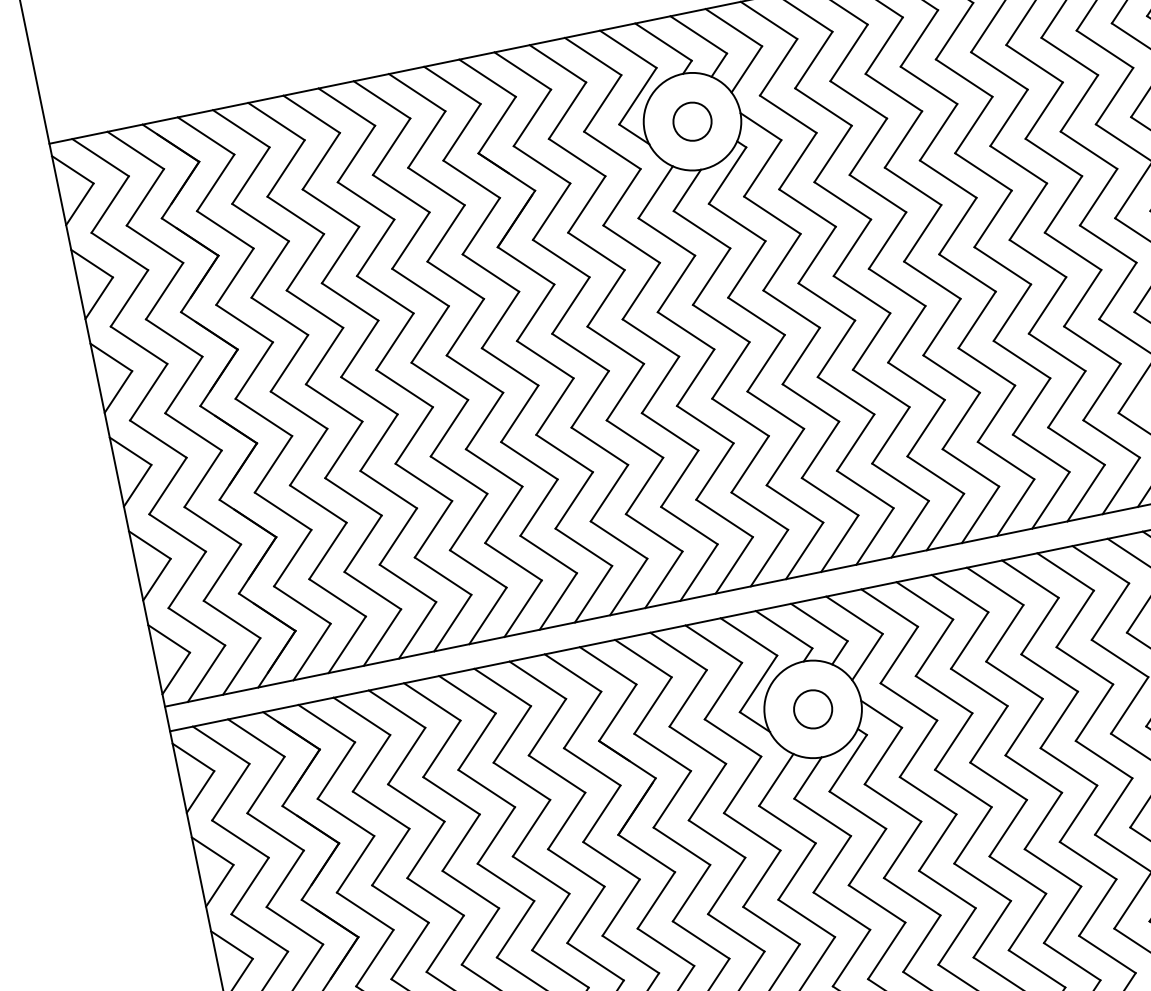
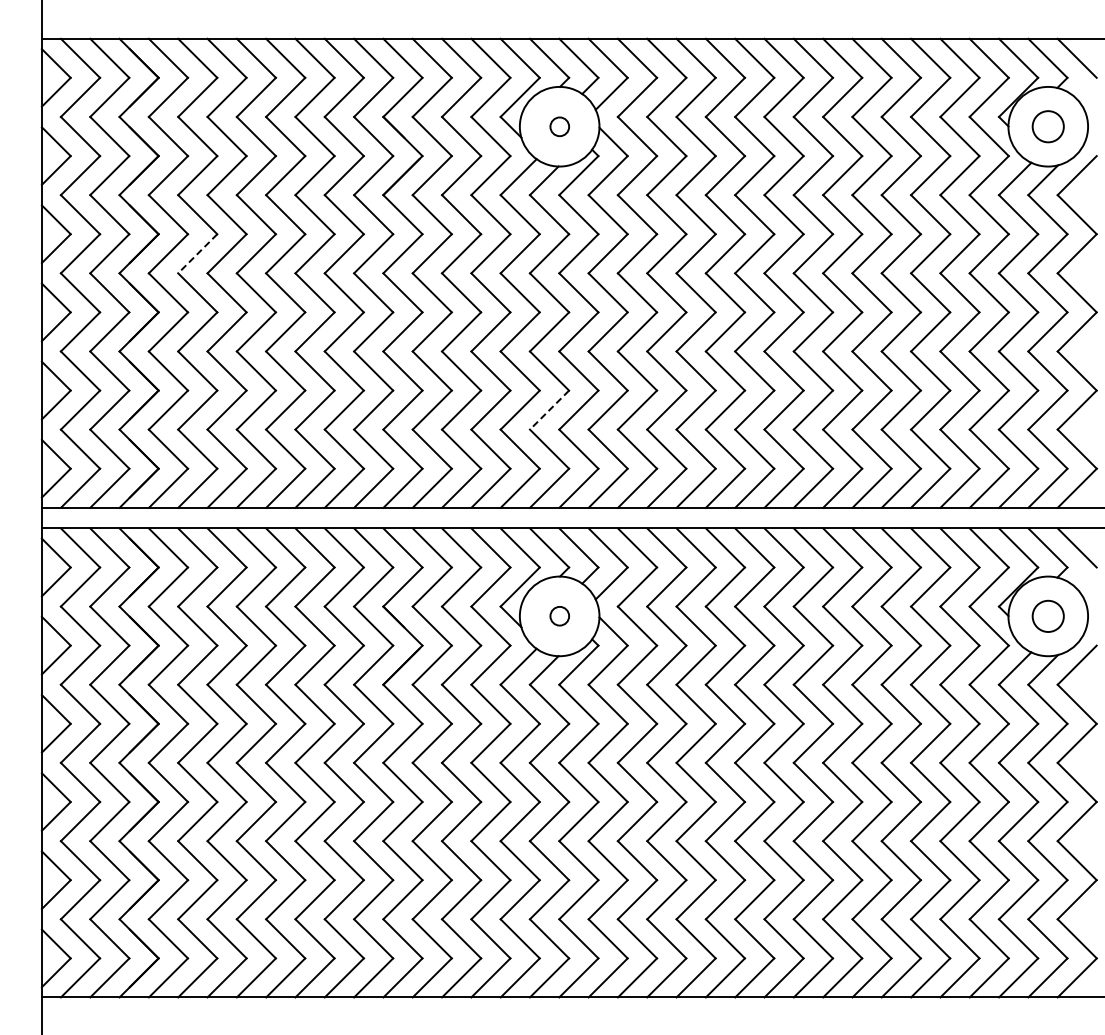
circle: (692, 121) -> (559, 126), size x0.6
line: (289, 363) -> (197, 253), solid -> dashed
line: (750, 464) -> (549, 410), solid -> dashed
circle: (812, 708) -> (559, 615), size x0.6

